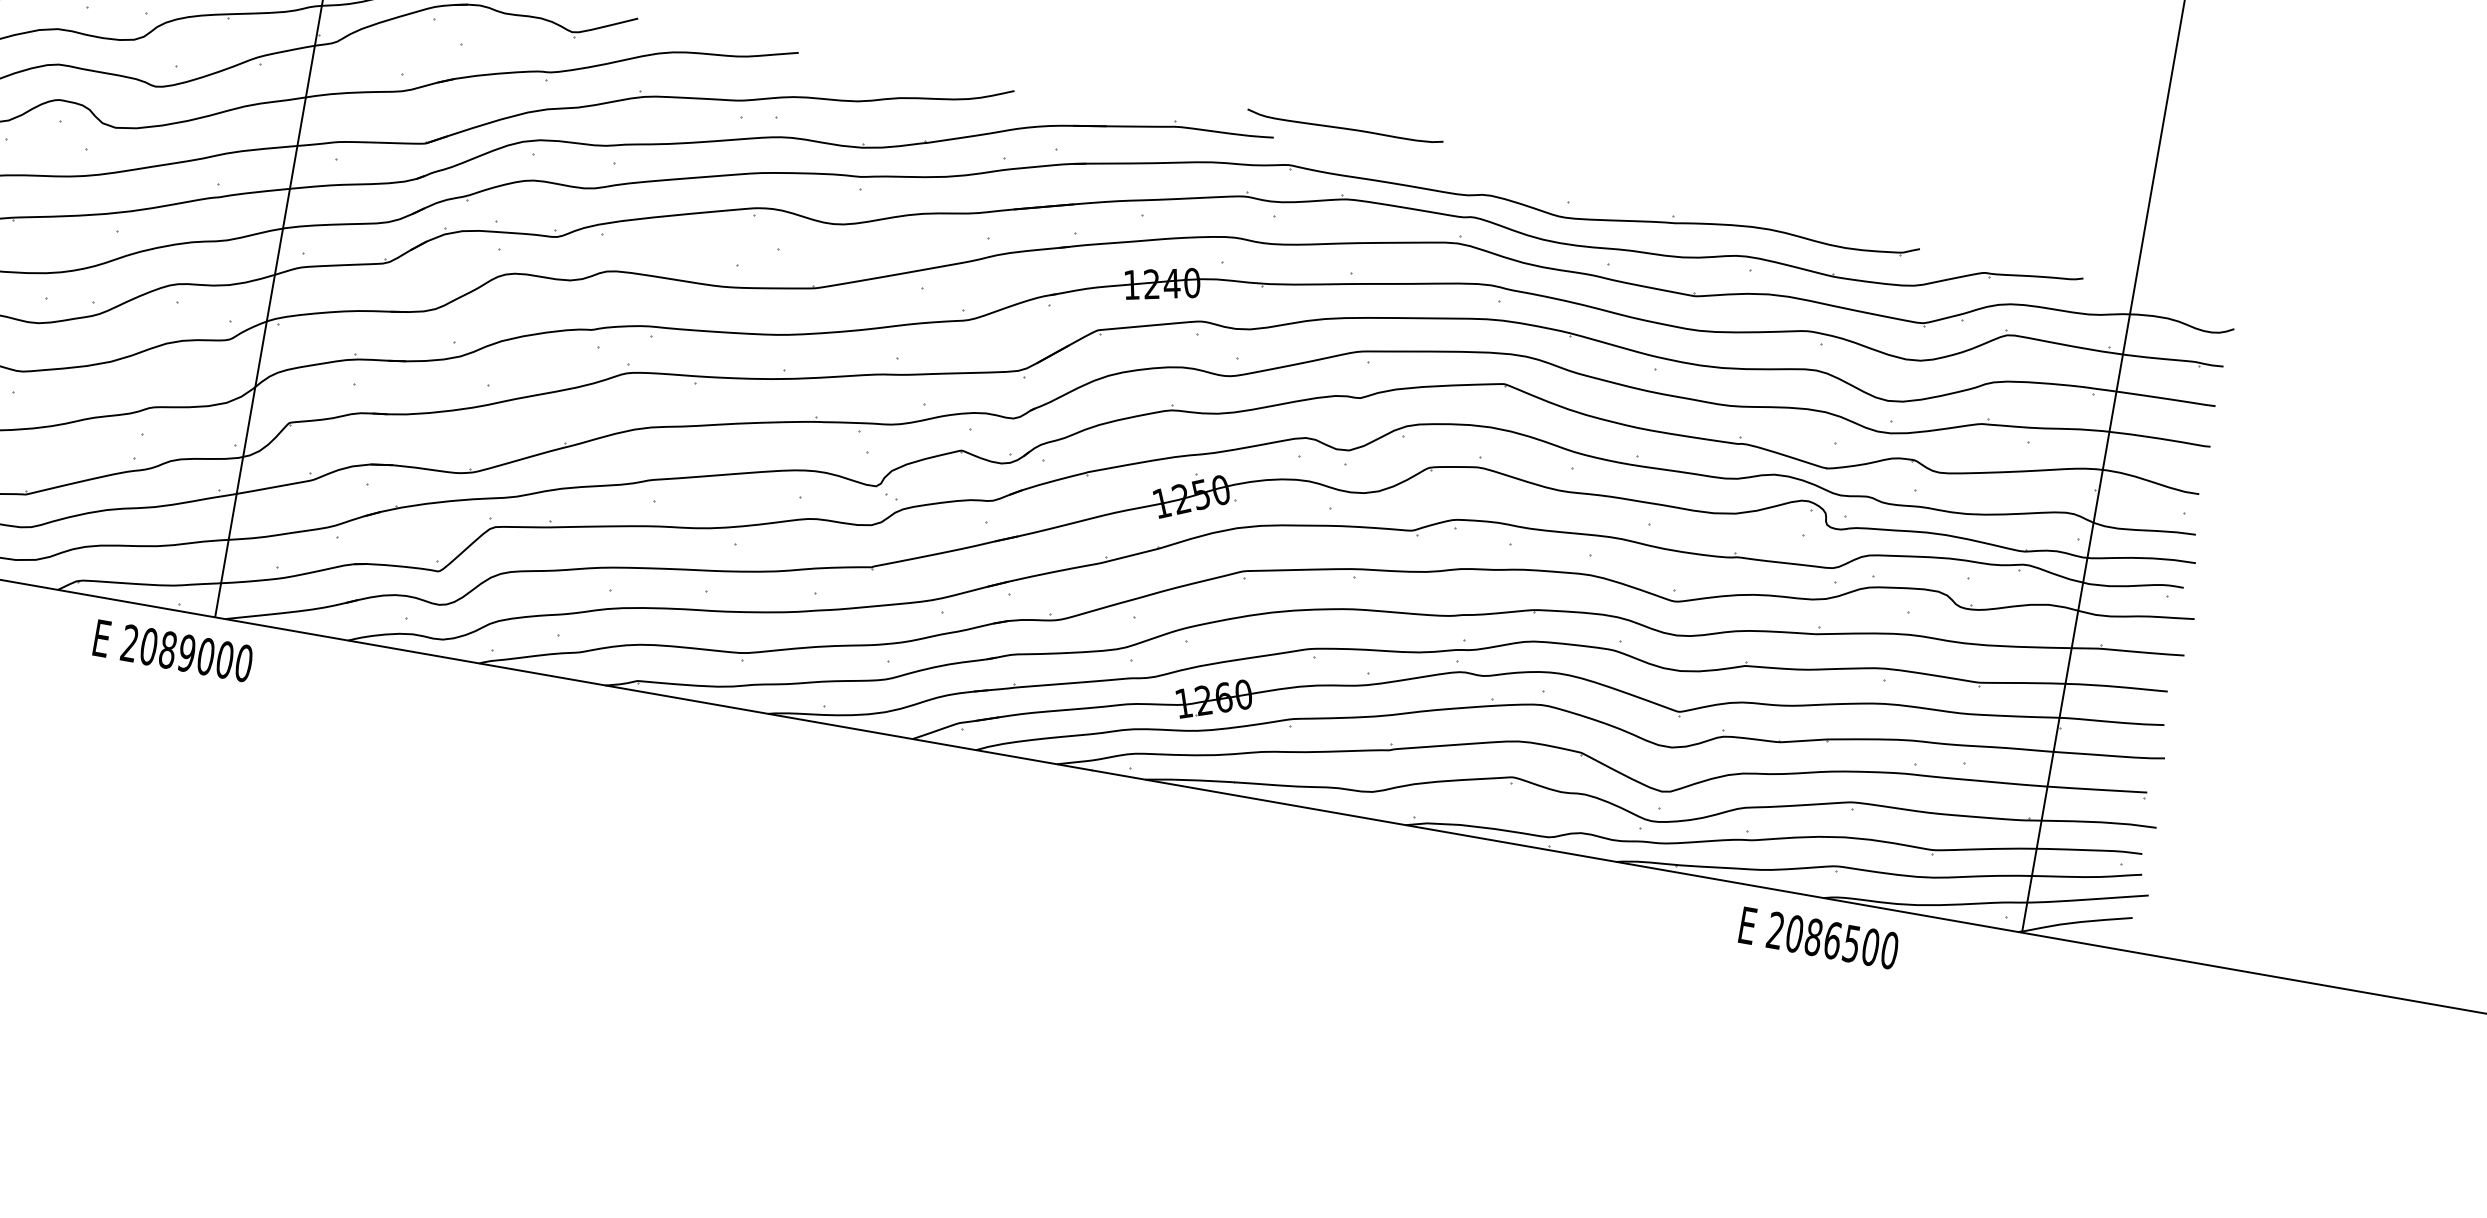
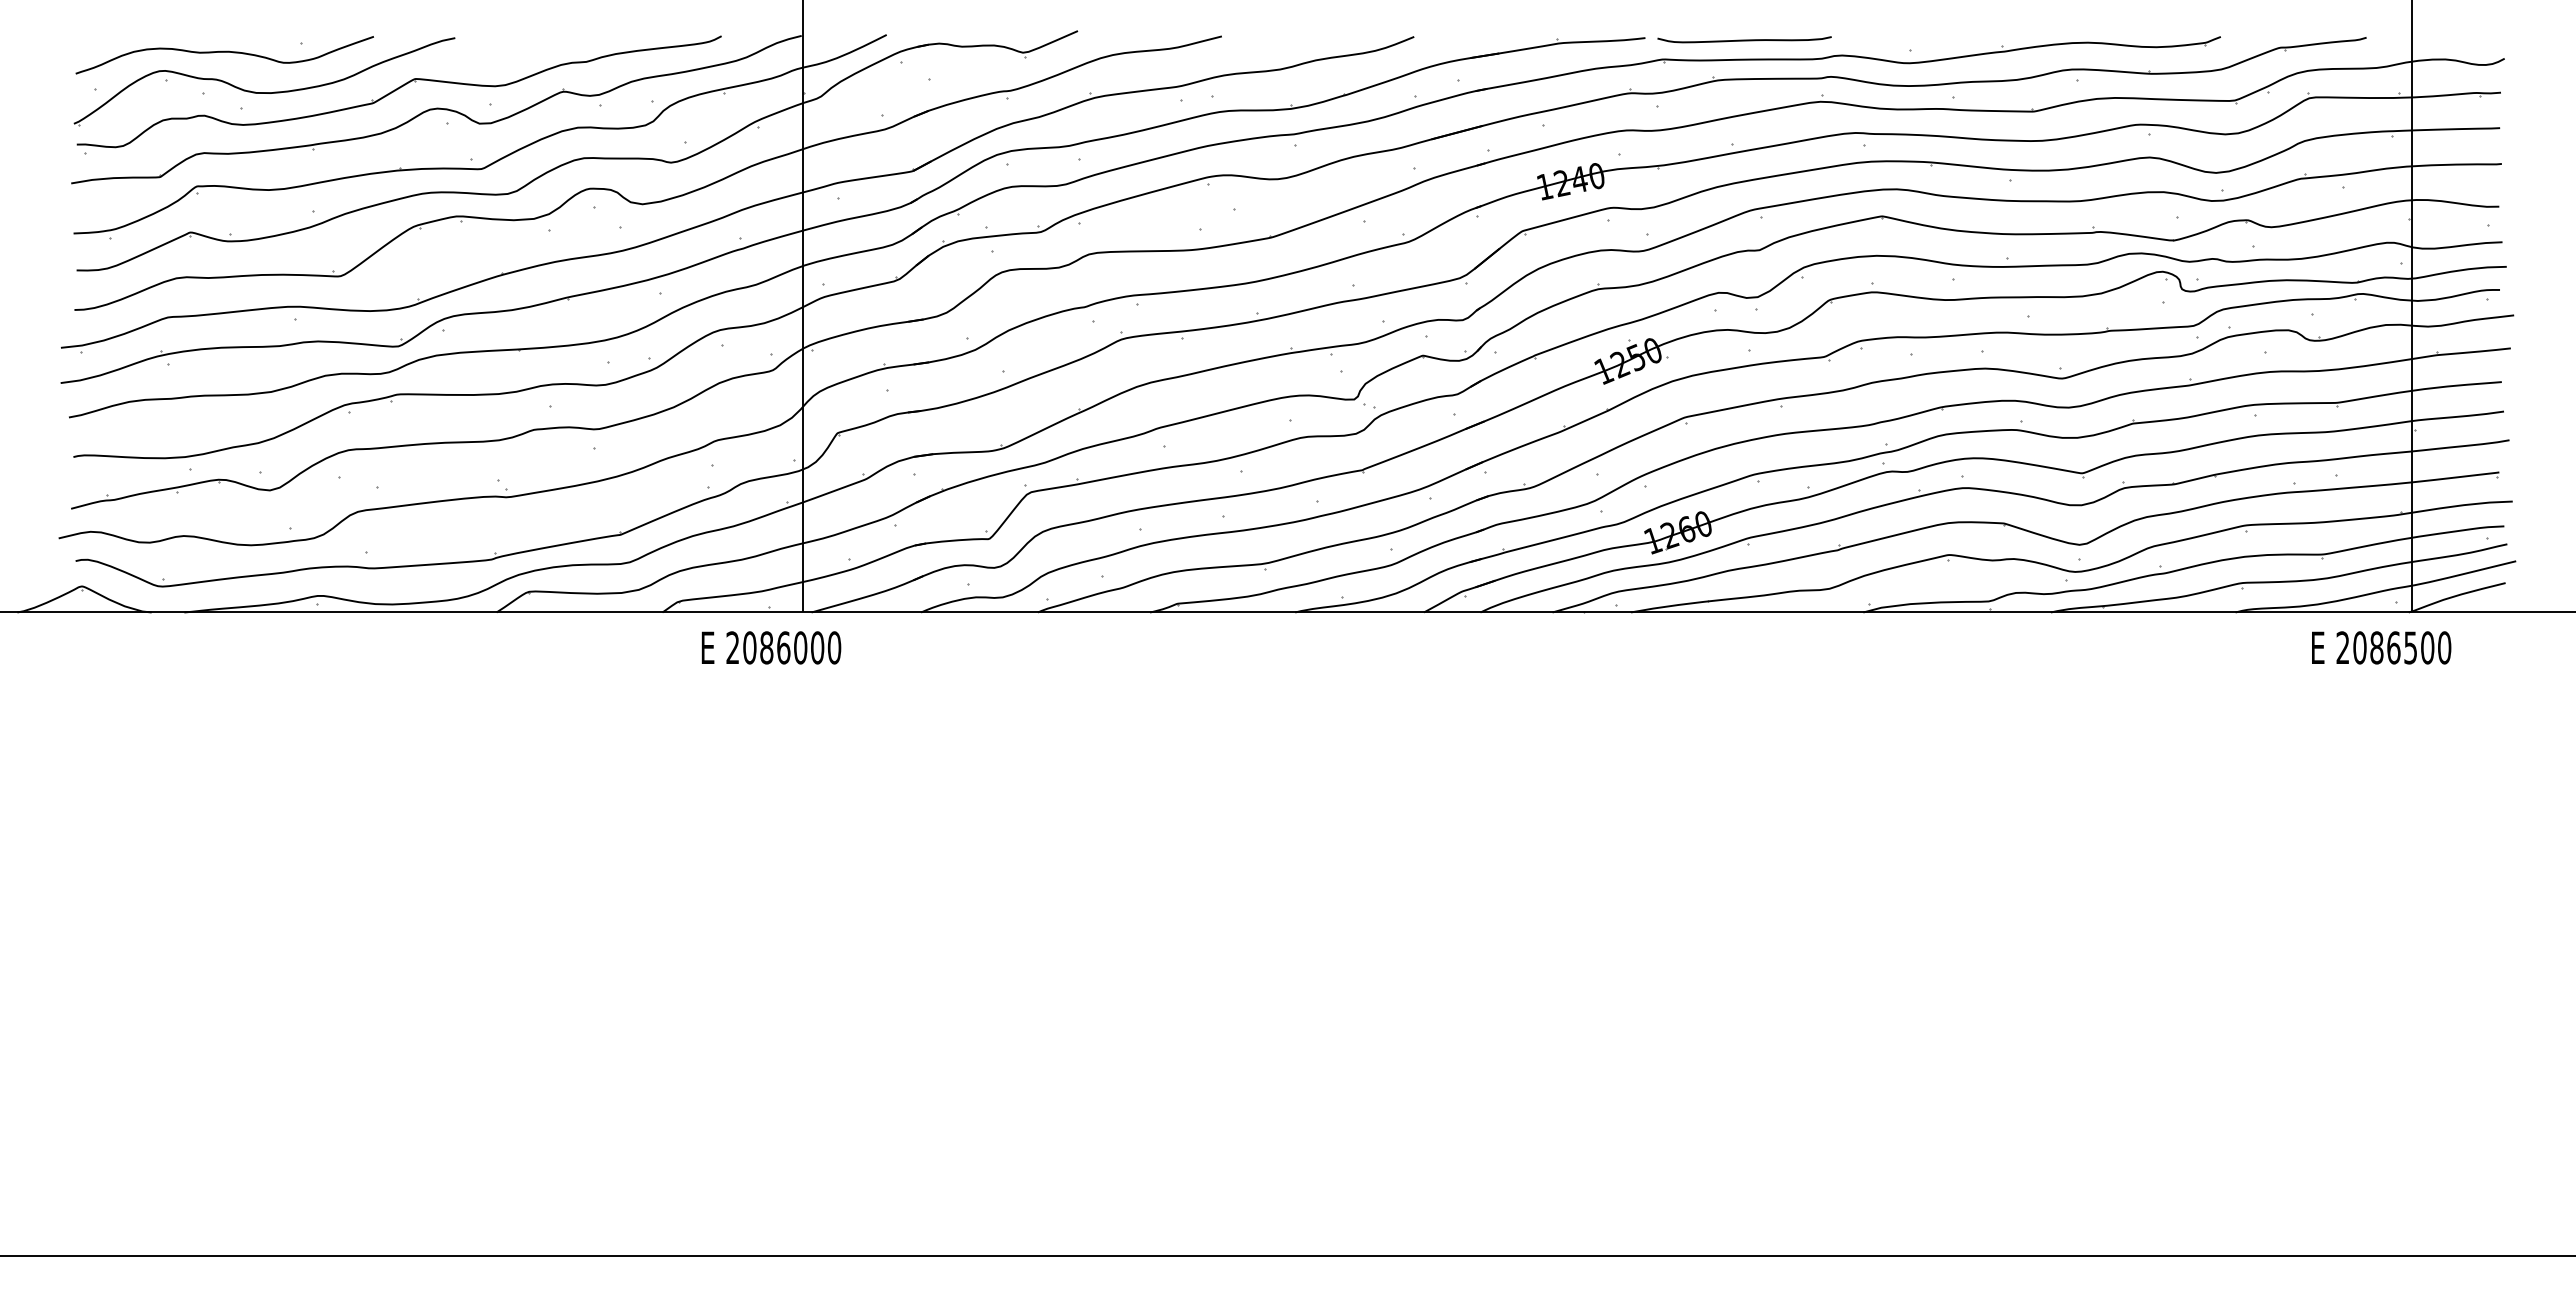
curve: (1345, 127) -> (1744, 39), moved
text: (186, 652) -> (783, 647), 2089000 -> 2086000
text: (1819, 937) -> (2381, 647), moved

